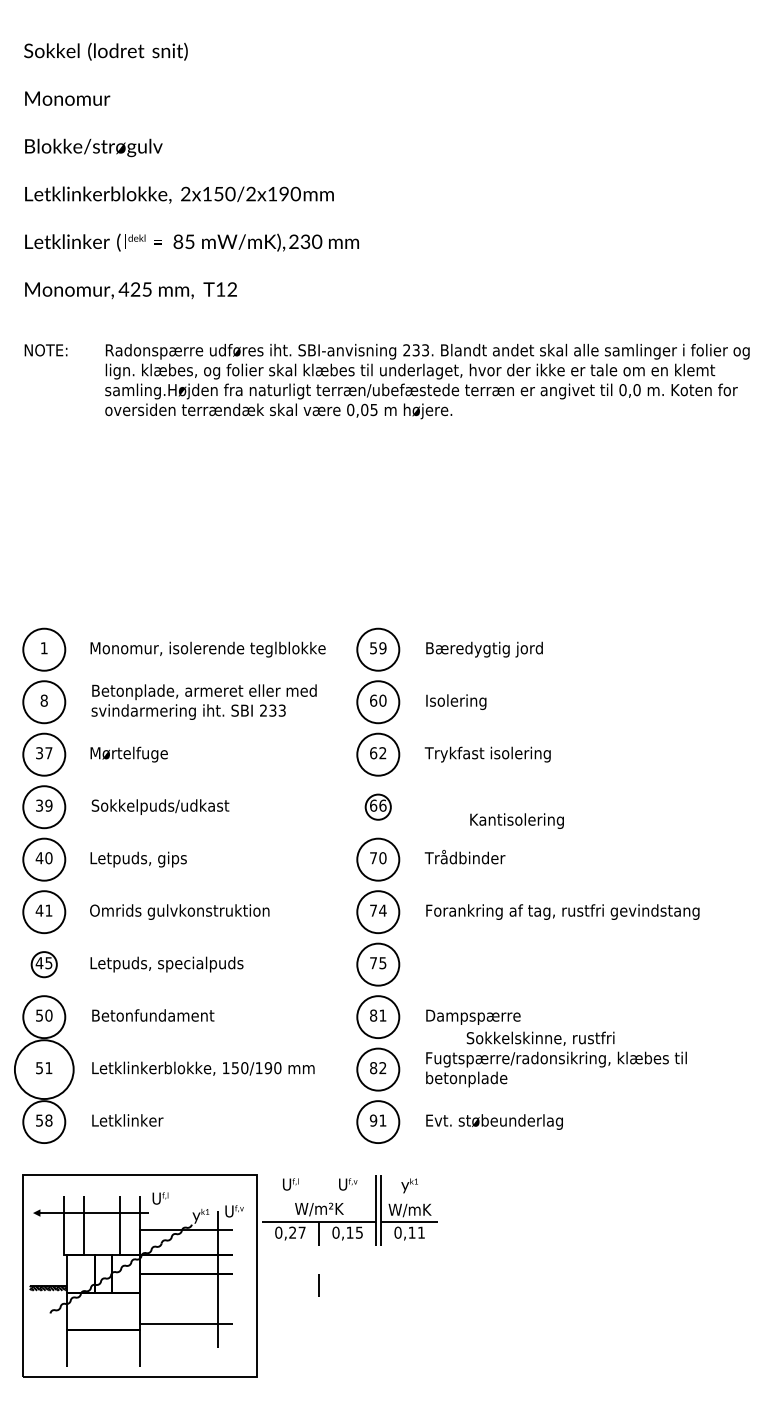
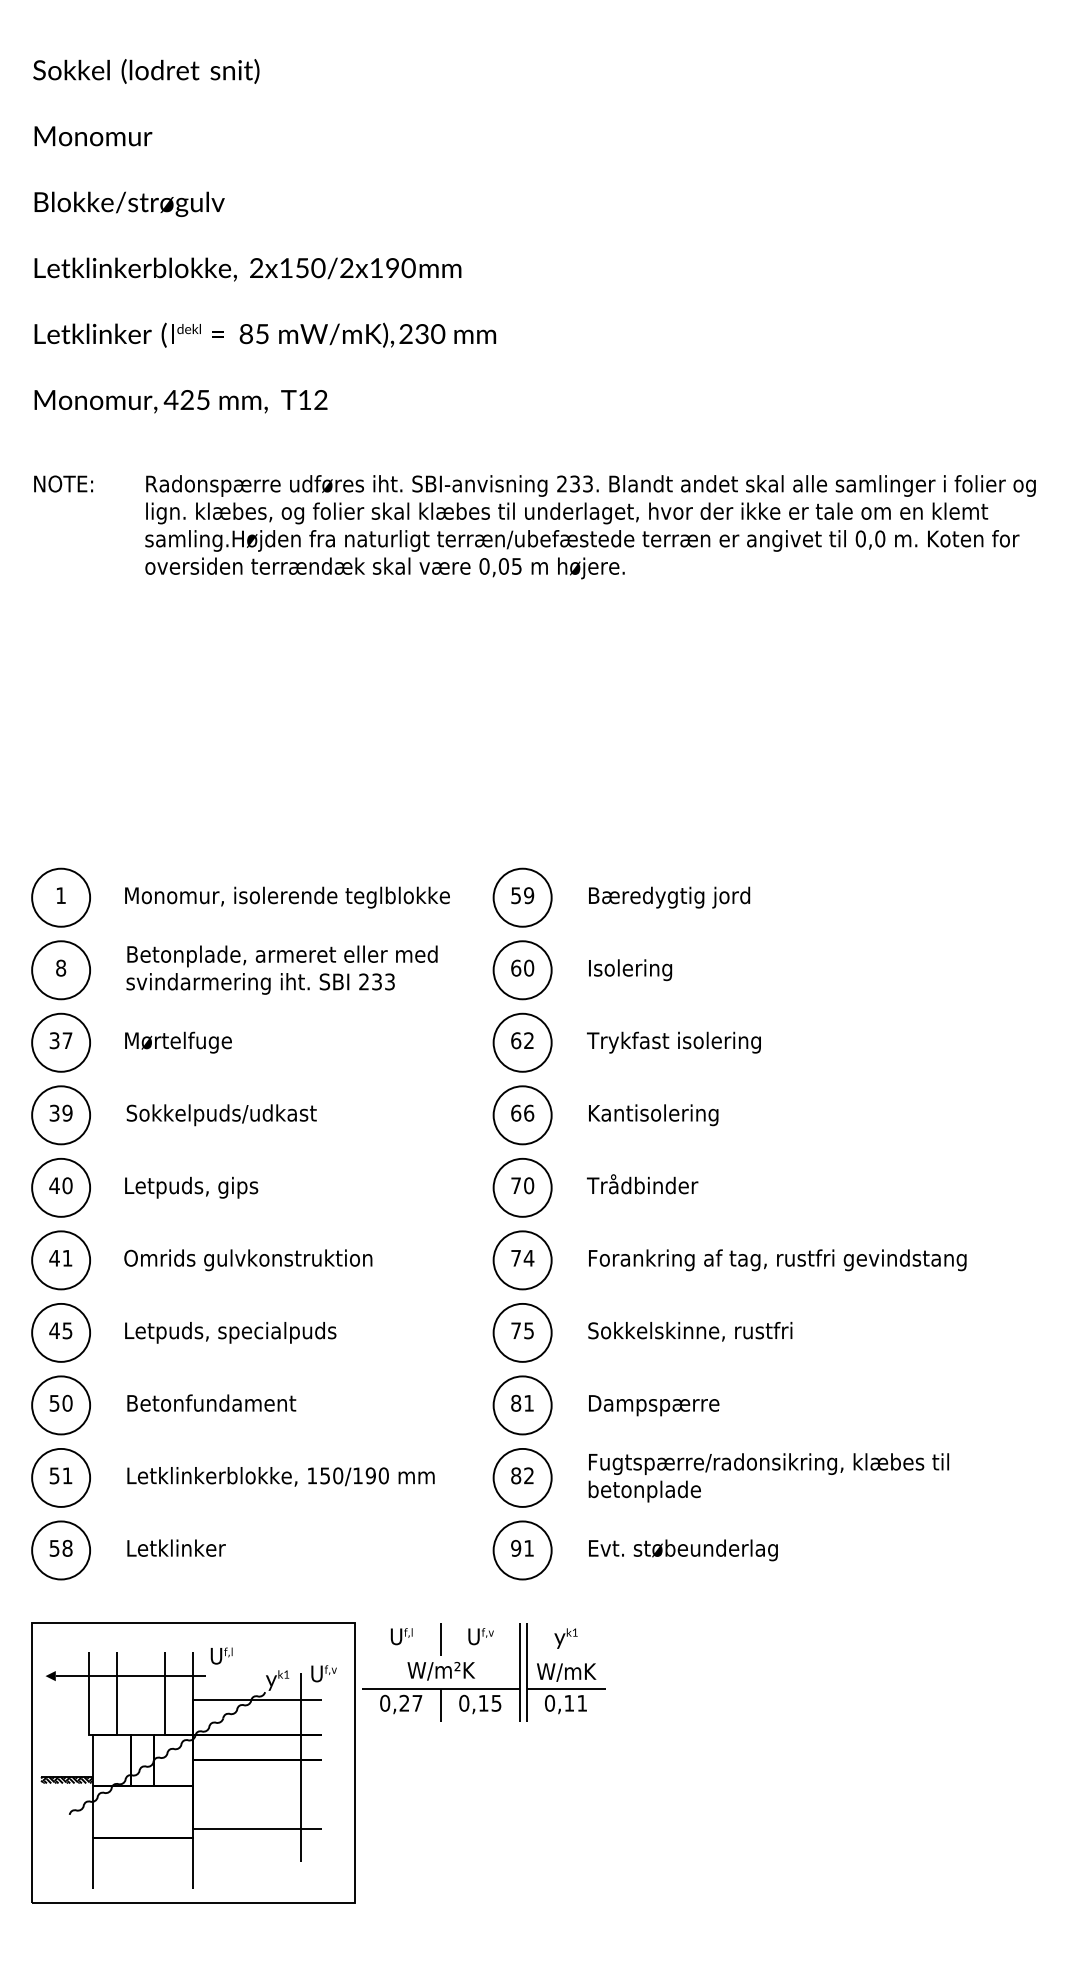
circle: (378, 807) -> (522, 1115), size x1.67
text: (516, 820) -> (652, 1114), moved
circle: (44, 964) -> (61, 1332), size x1.67
text: (540, 1038) -> (690, 1331), moved
circle: (44, 1069) -> (61, 1477), size x0.71
line: (318, 1285) -> (440, 1639), moved

